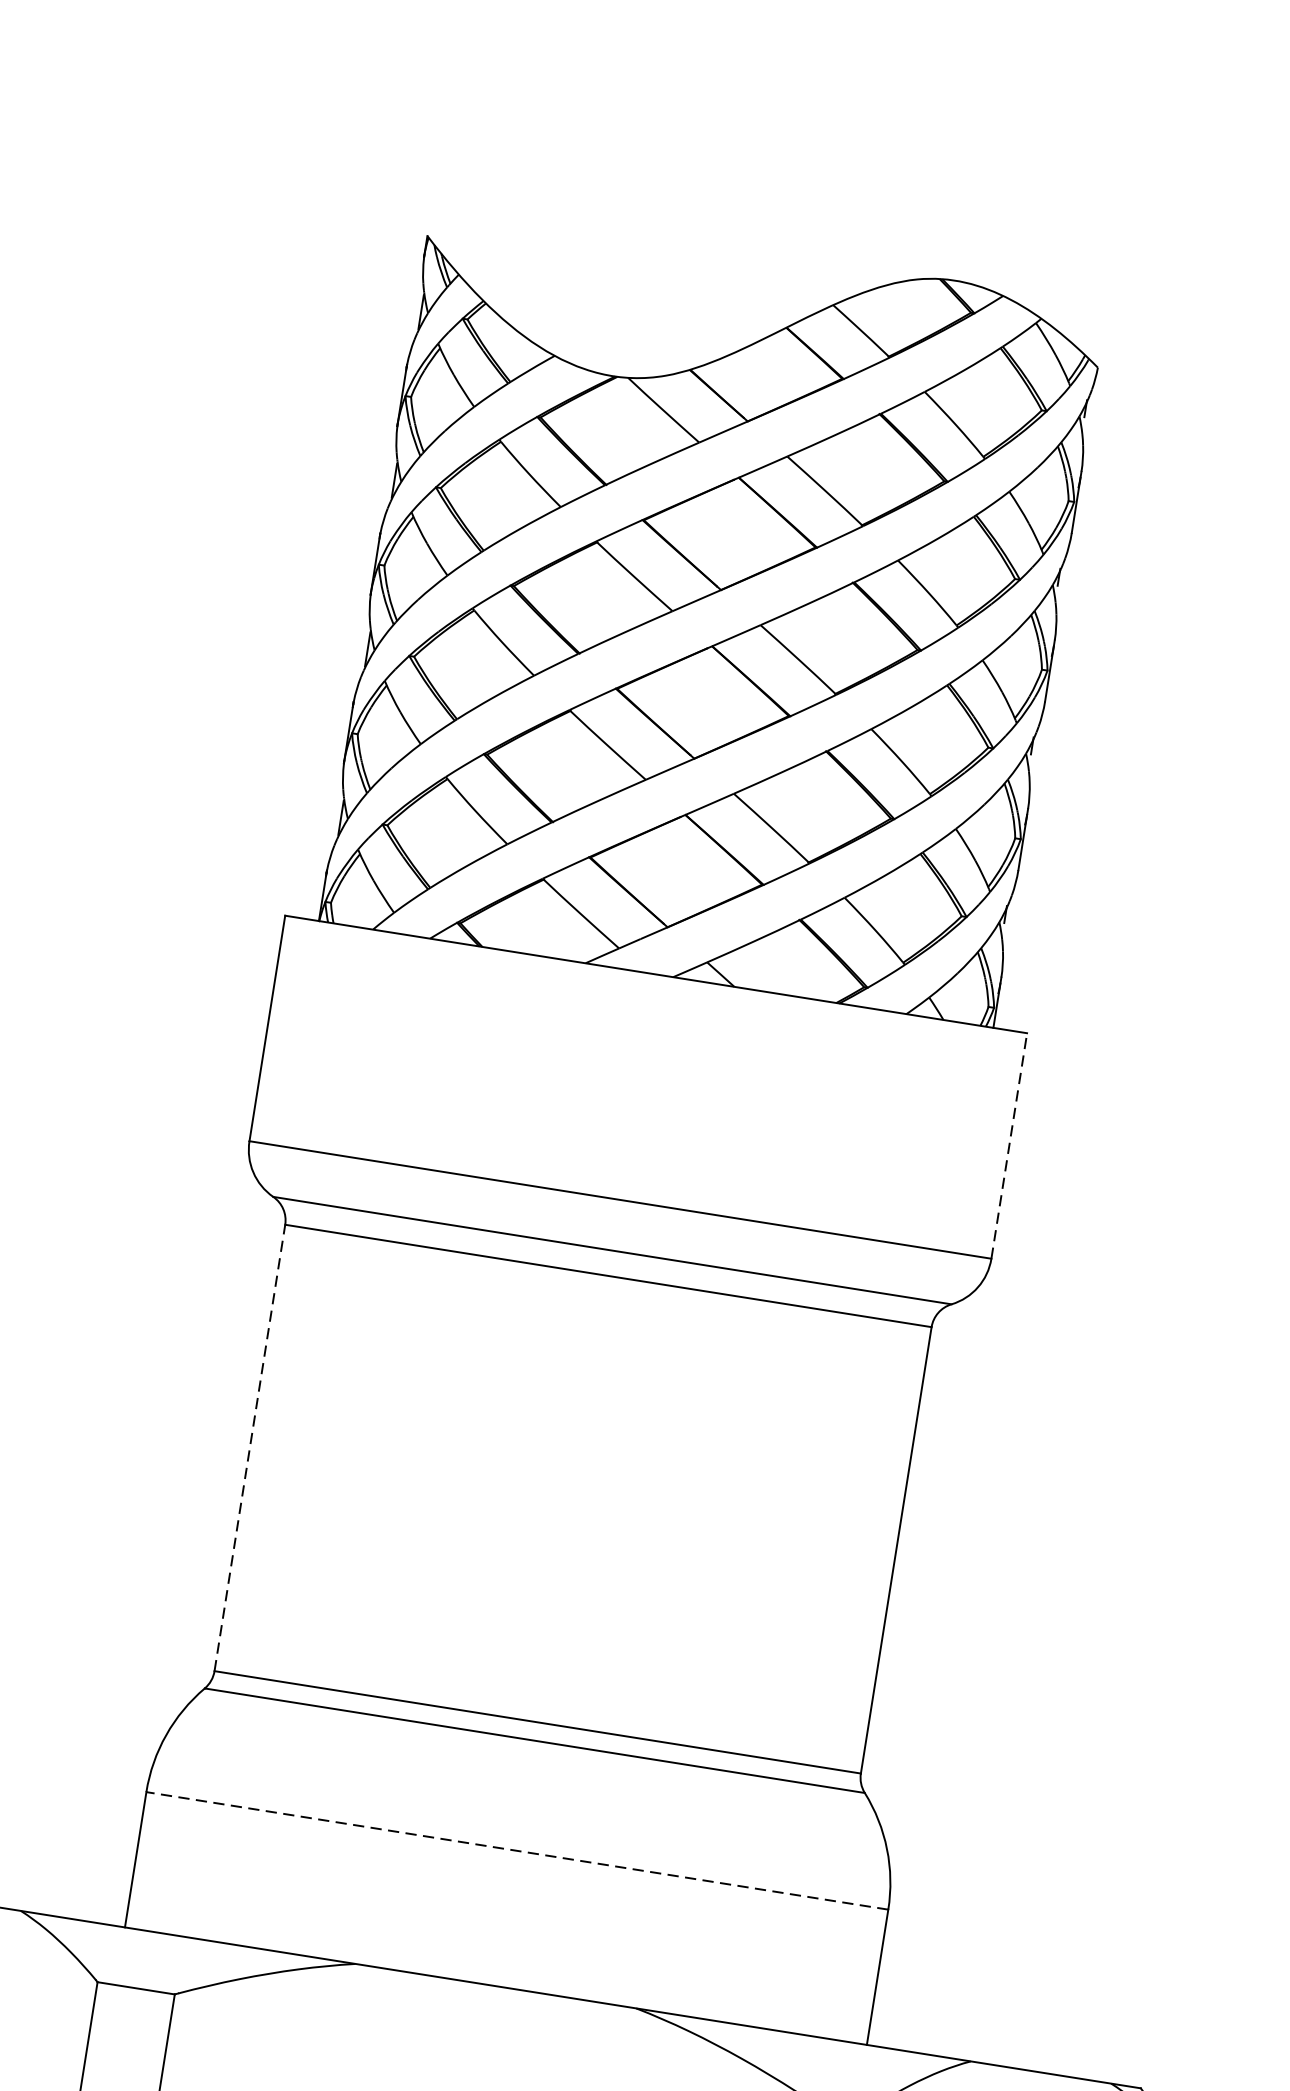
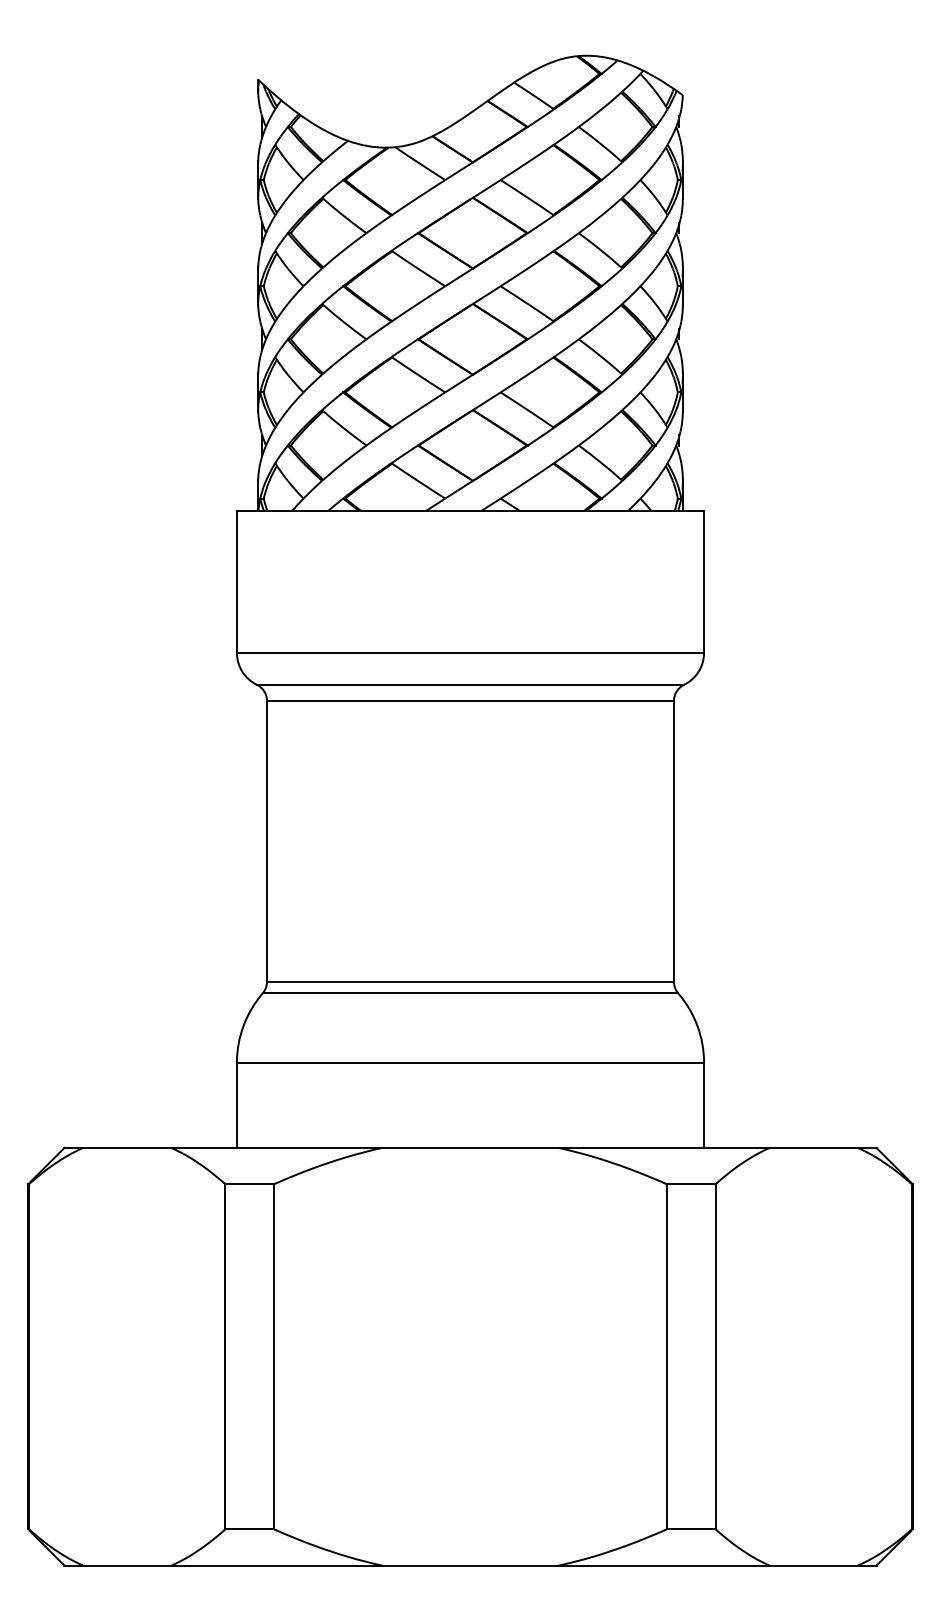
line: (1010, 1145) -> (704, 581), dashed -> solid
line: (250, 1448) -> (267, 841), dashed -> solid
line: (517, 1850) -> (470, 1062), dashed -> solid

